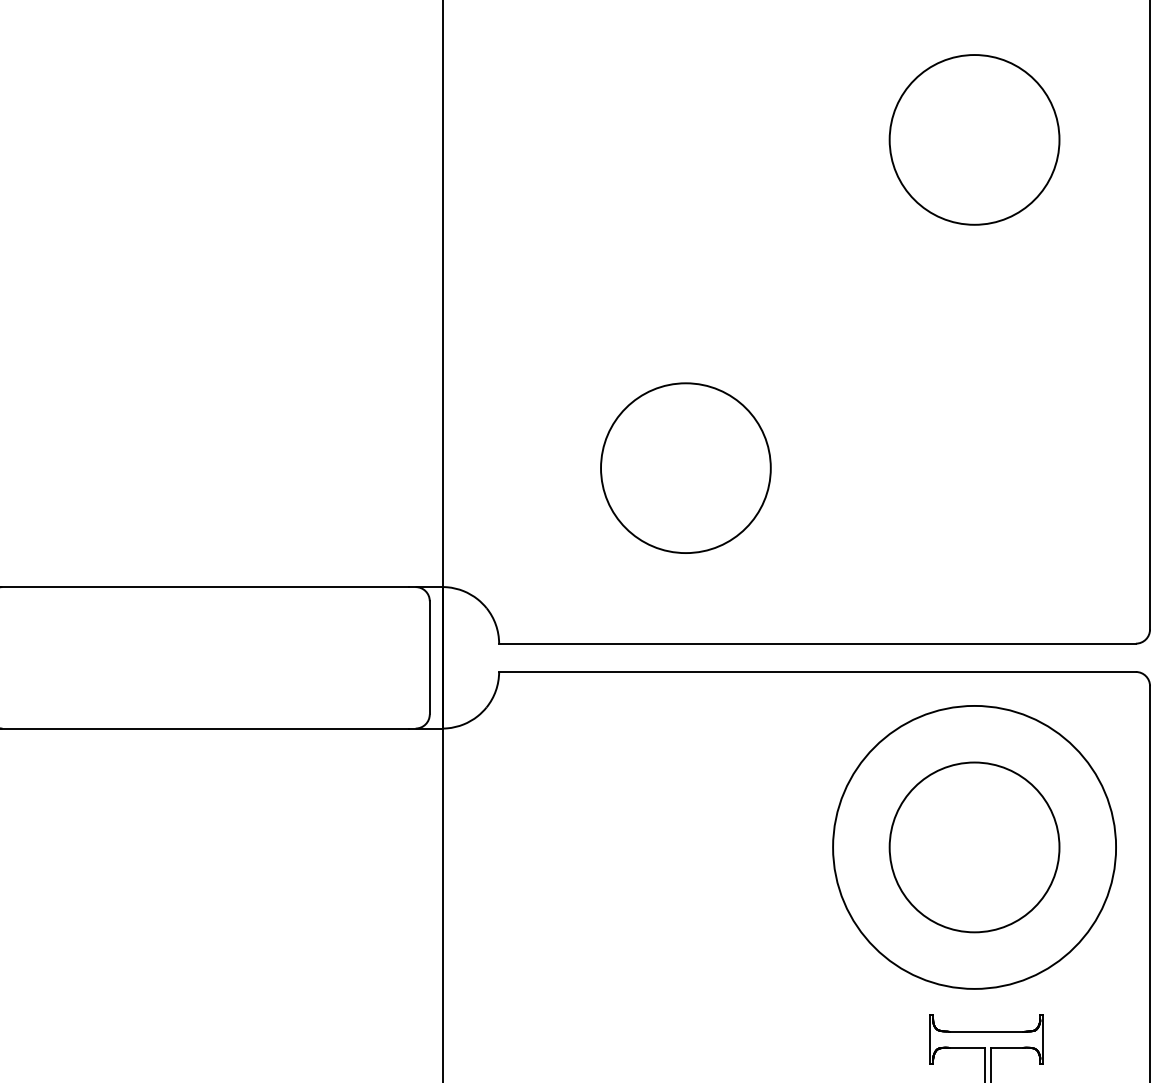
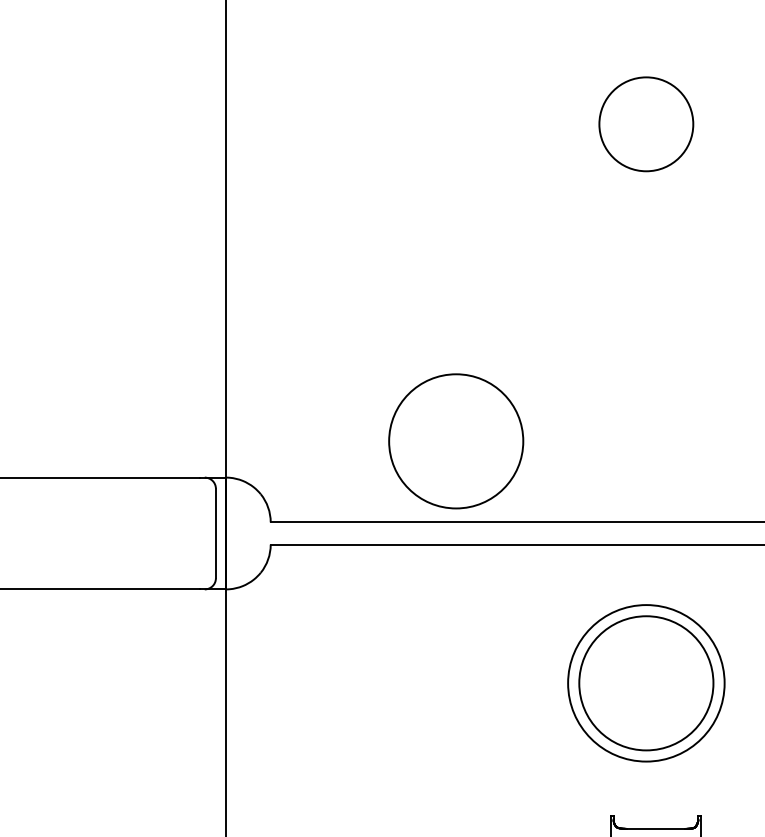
circle: (974, 139) -> (646, 123), size x0.7
circle: (685, 467) -> (455, 440), moved
circle: (974, 846) -> (646, 682), size x0.7

